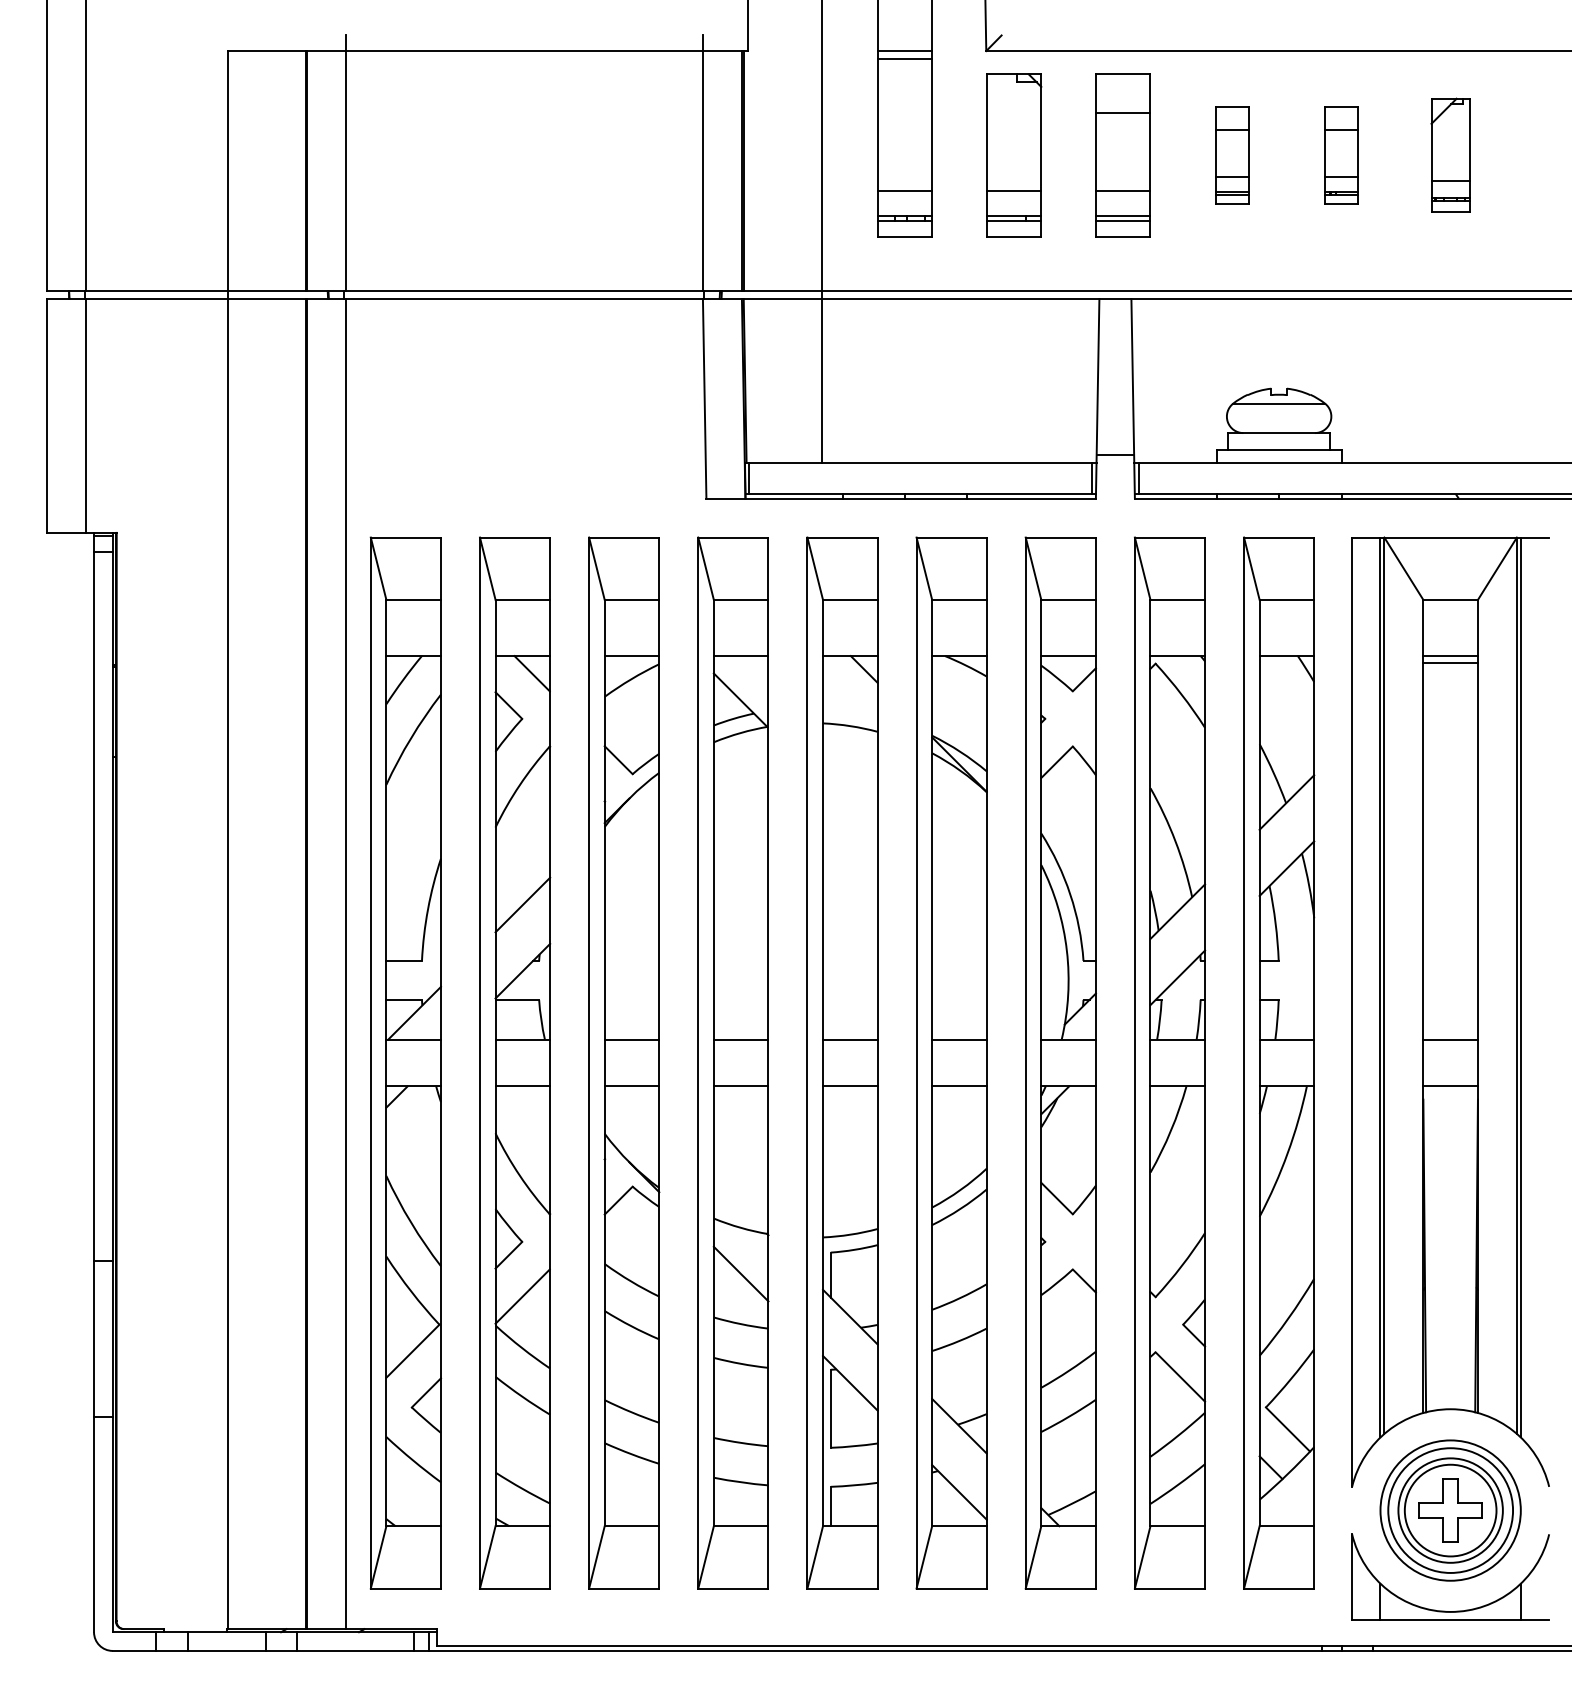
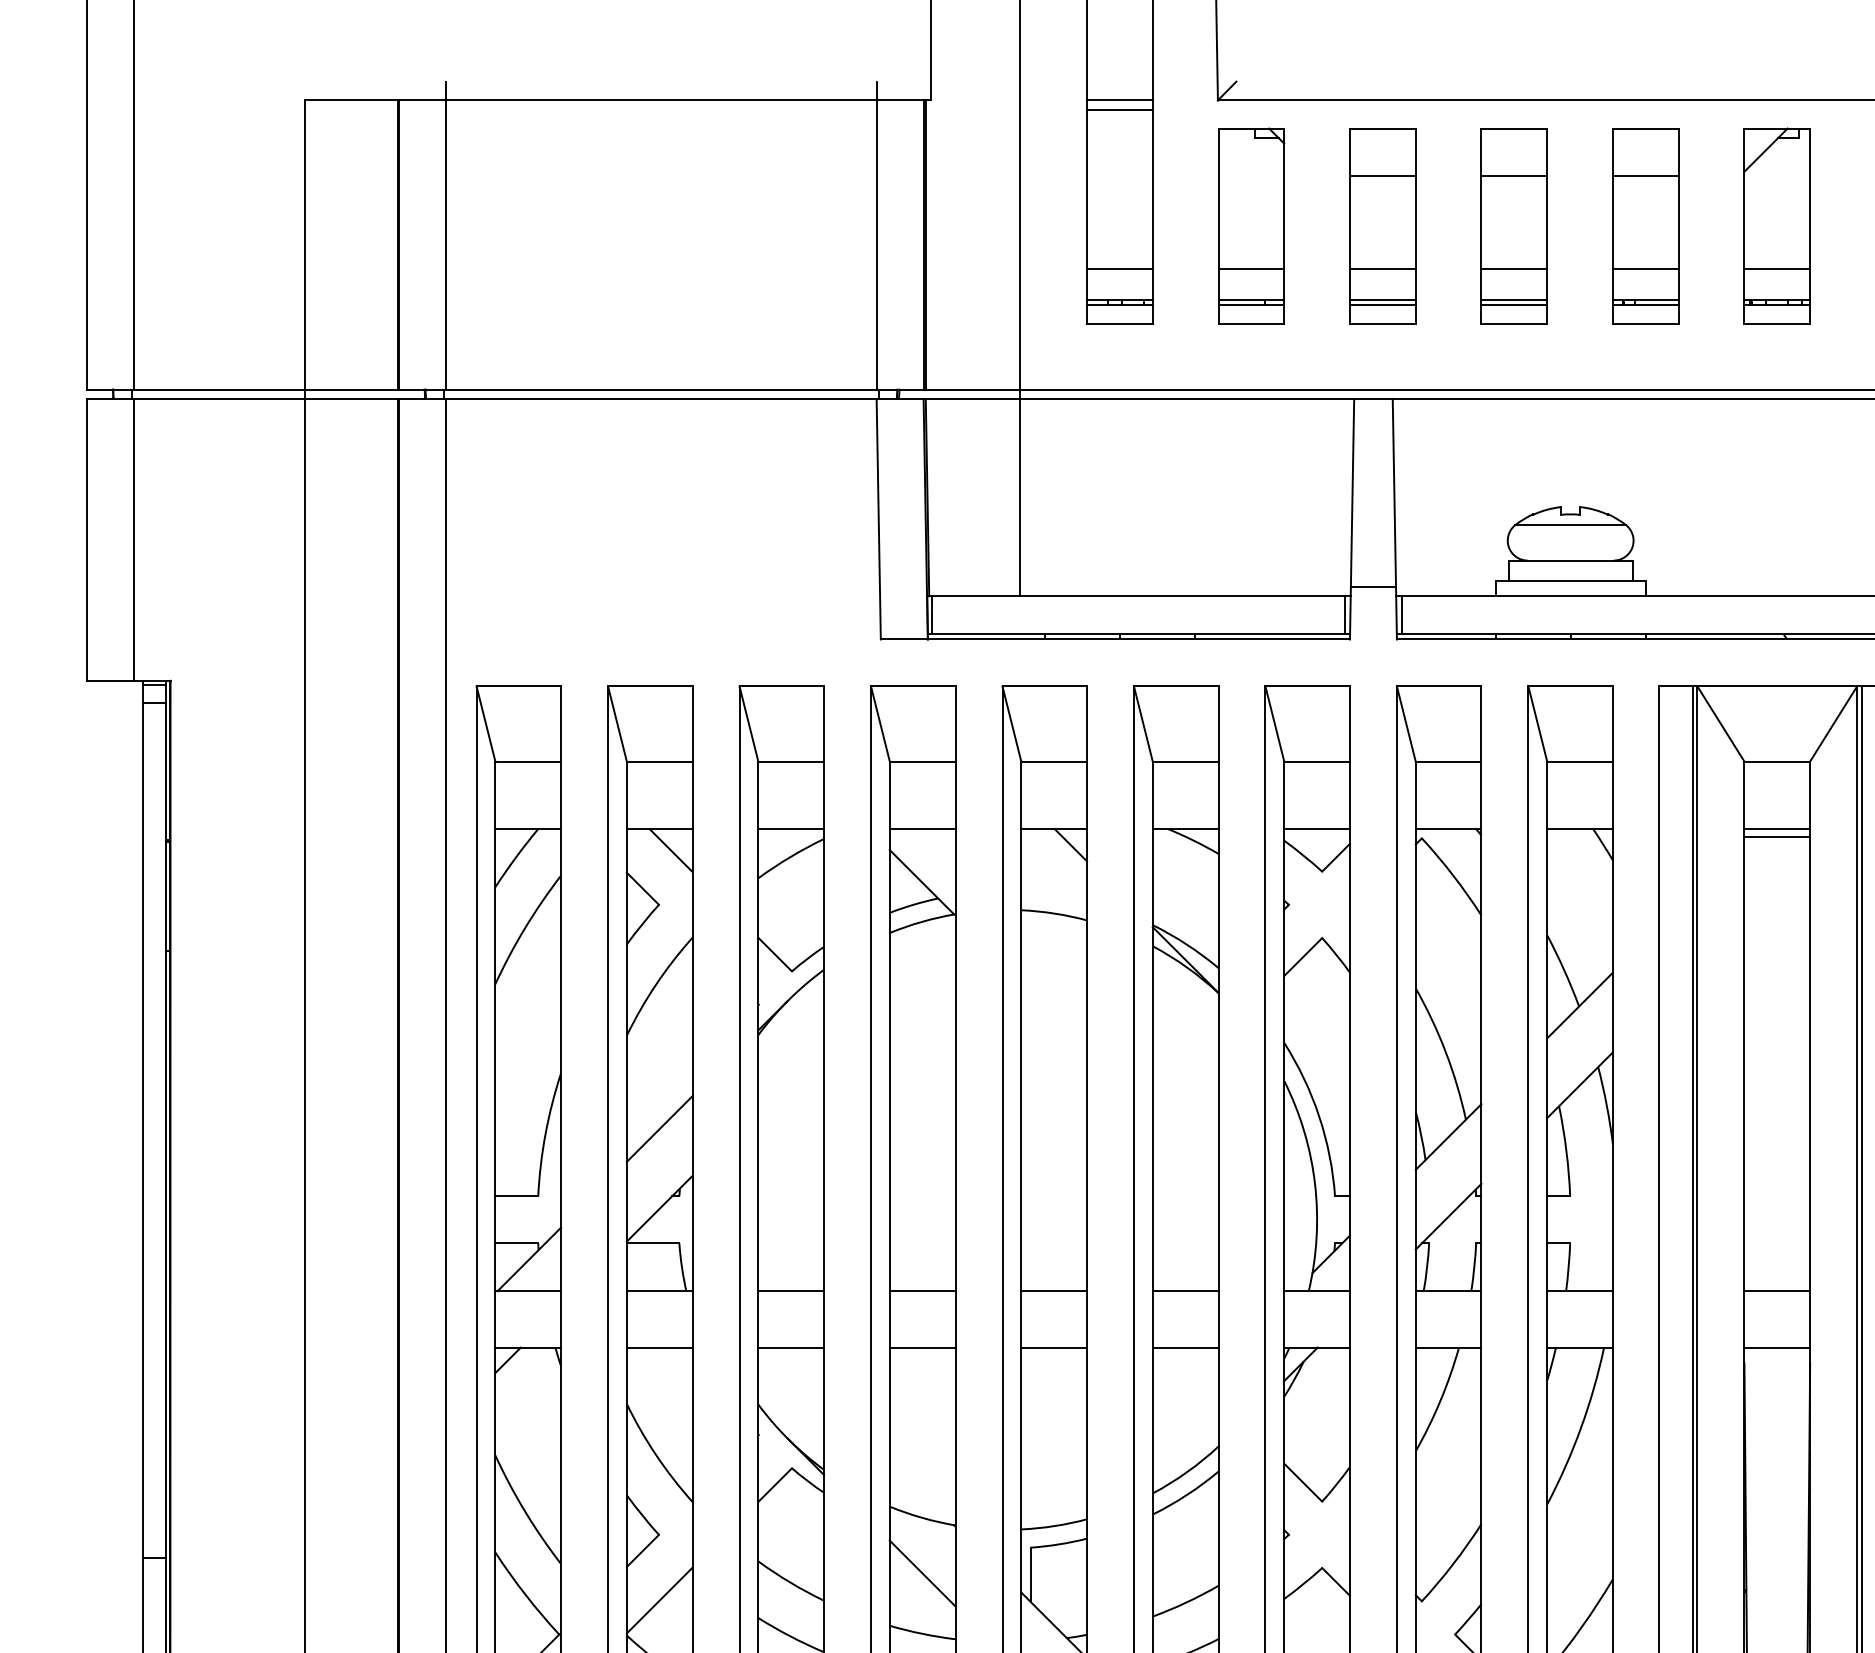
part: (1232, 155) -> (1514, 226), size x1.67
part: (1341, 155) -> (1645, 226), size x1.67
part: (1450, 155) -> (1777, 226), size x1.43

